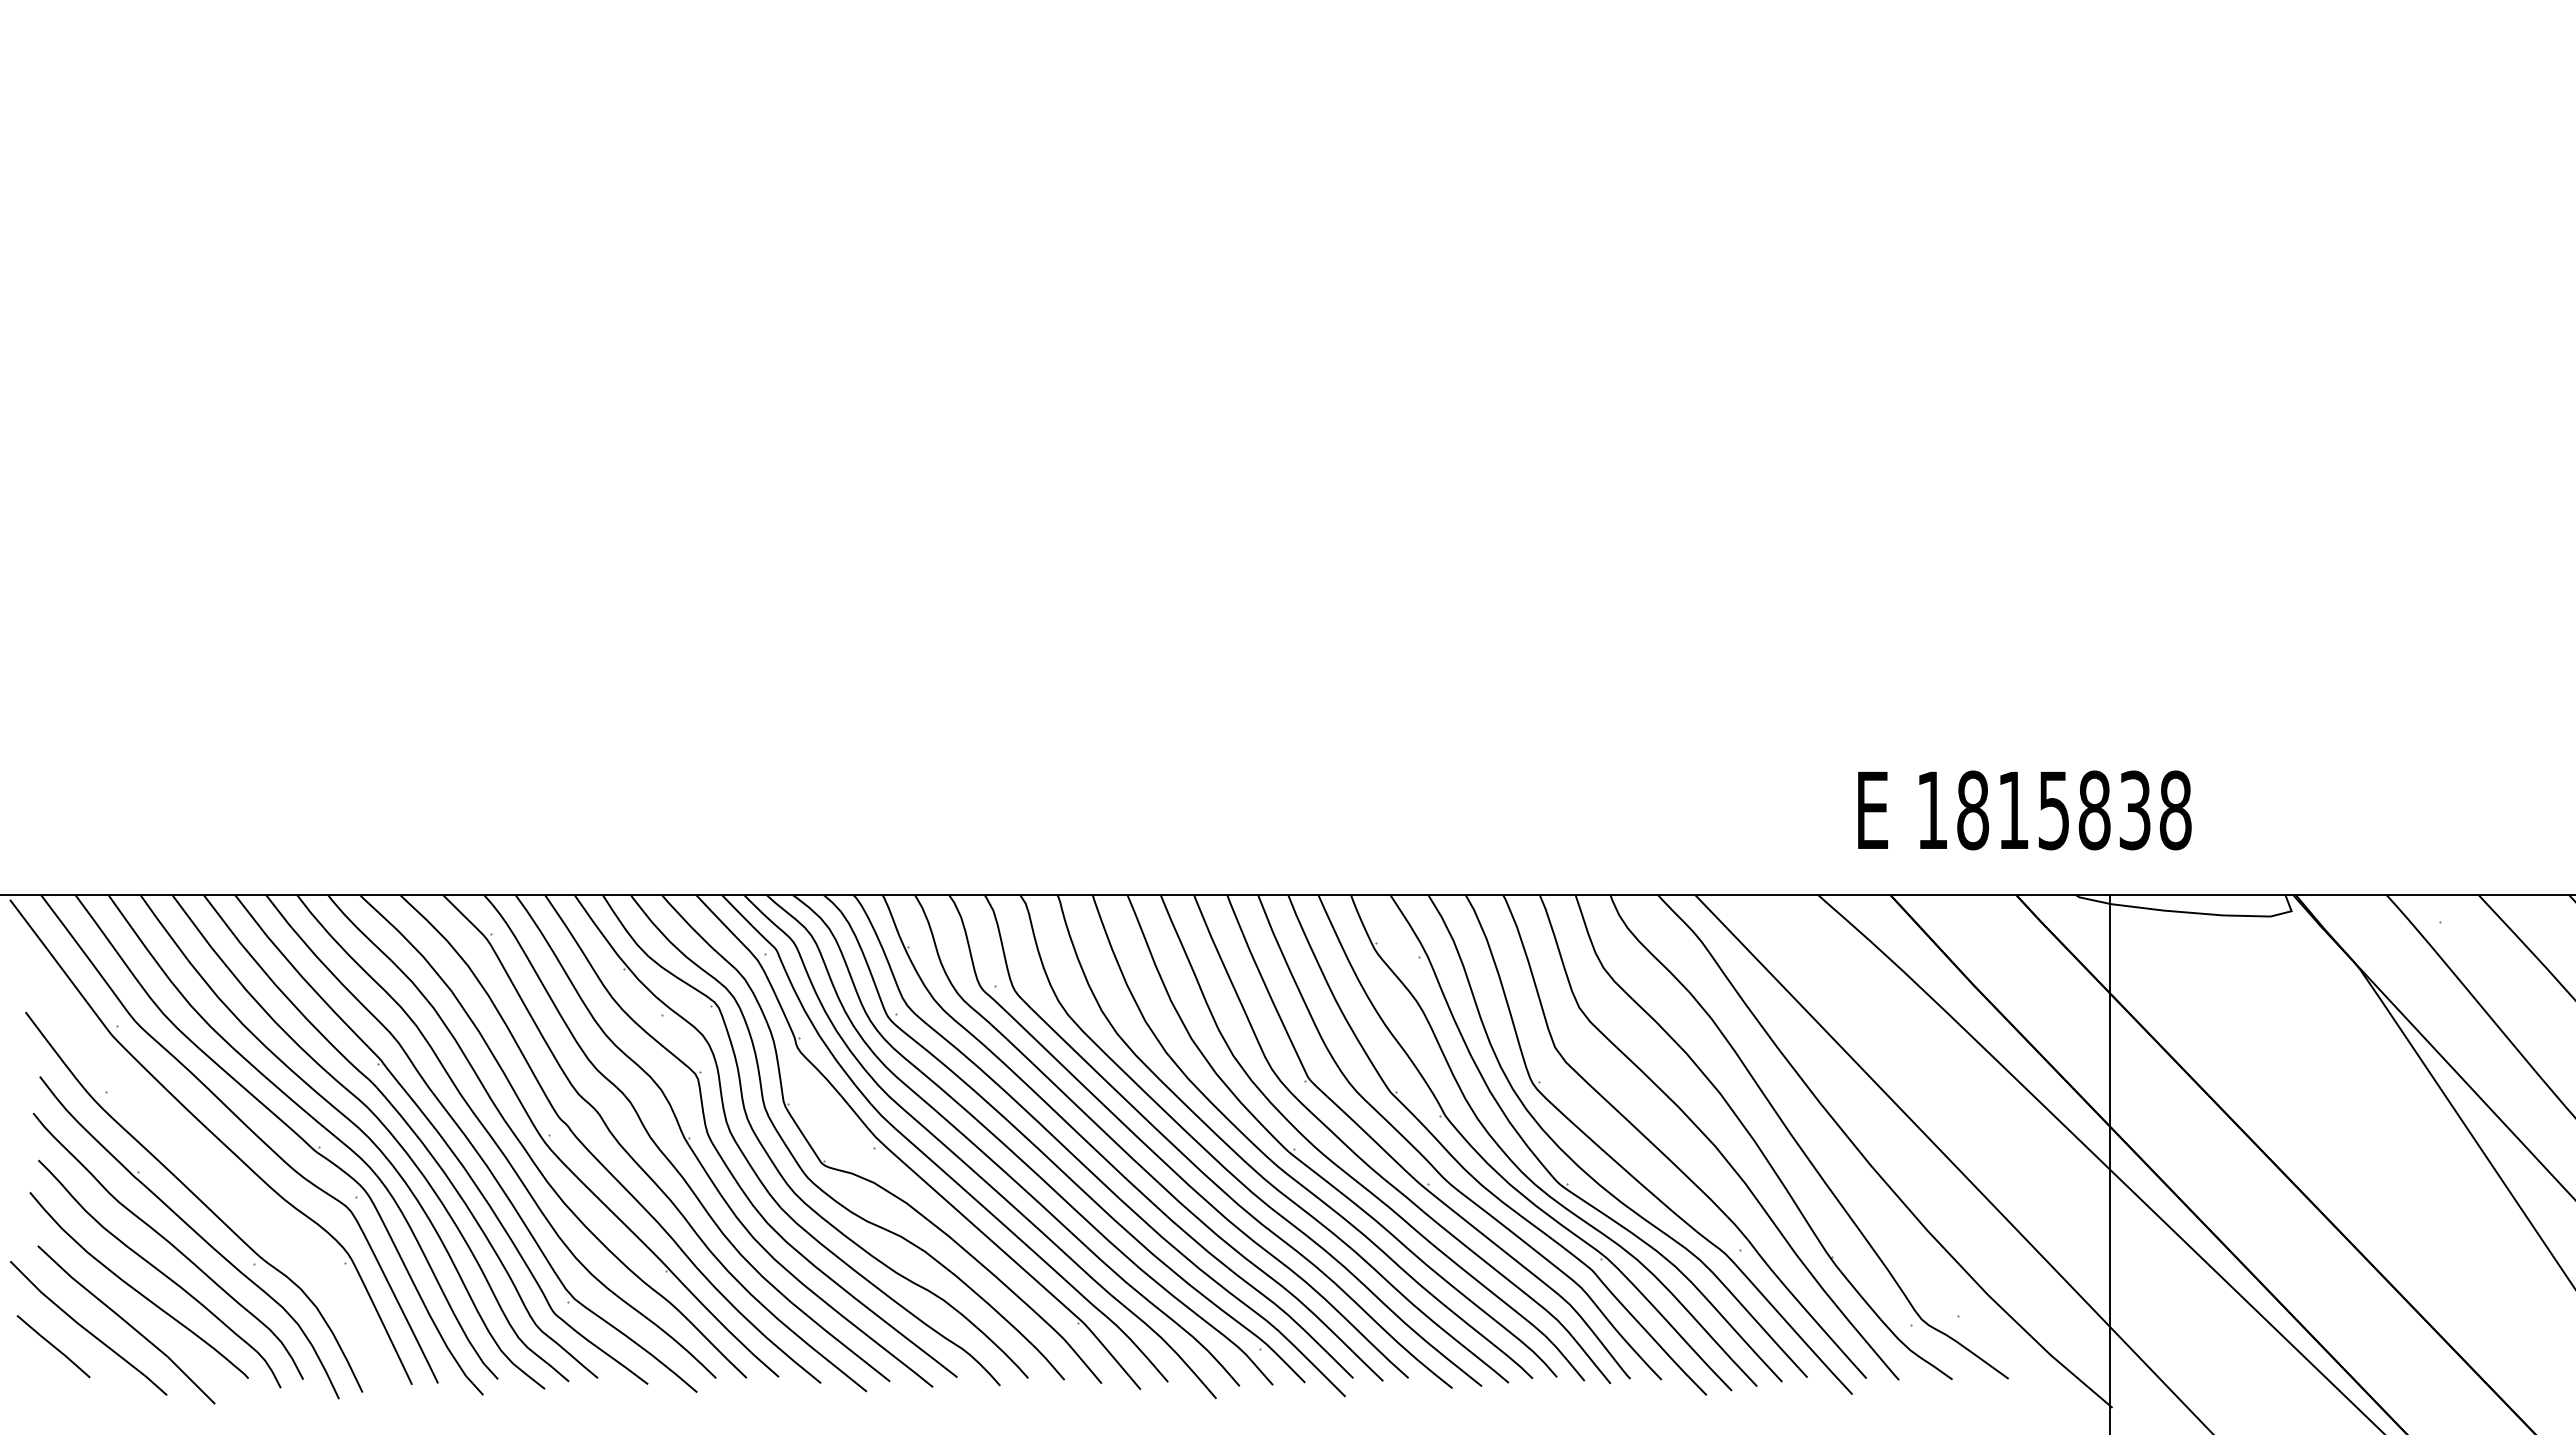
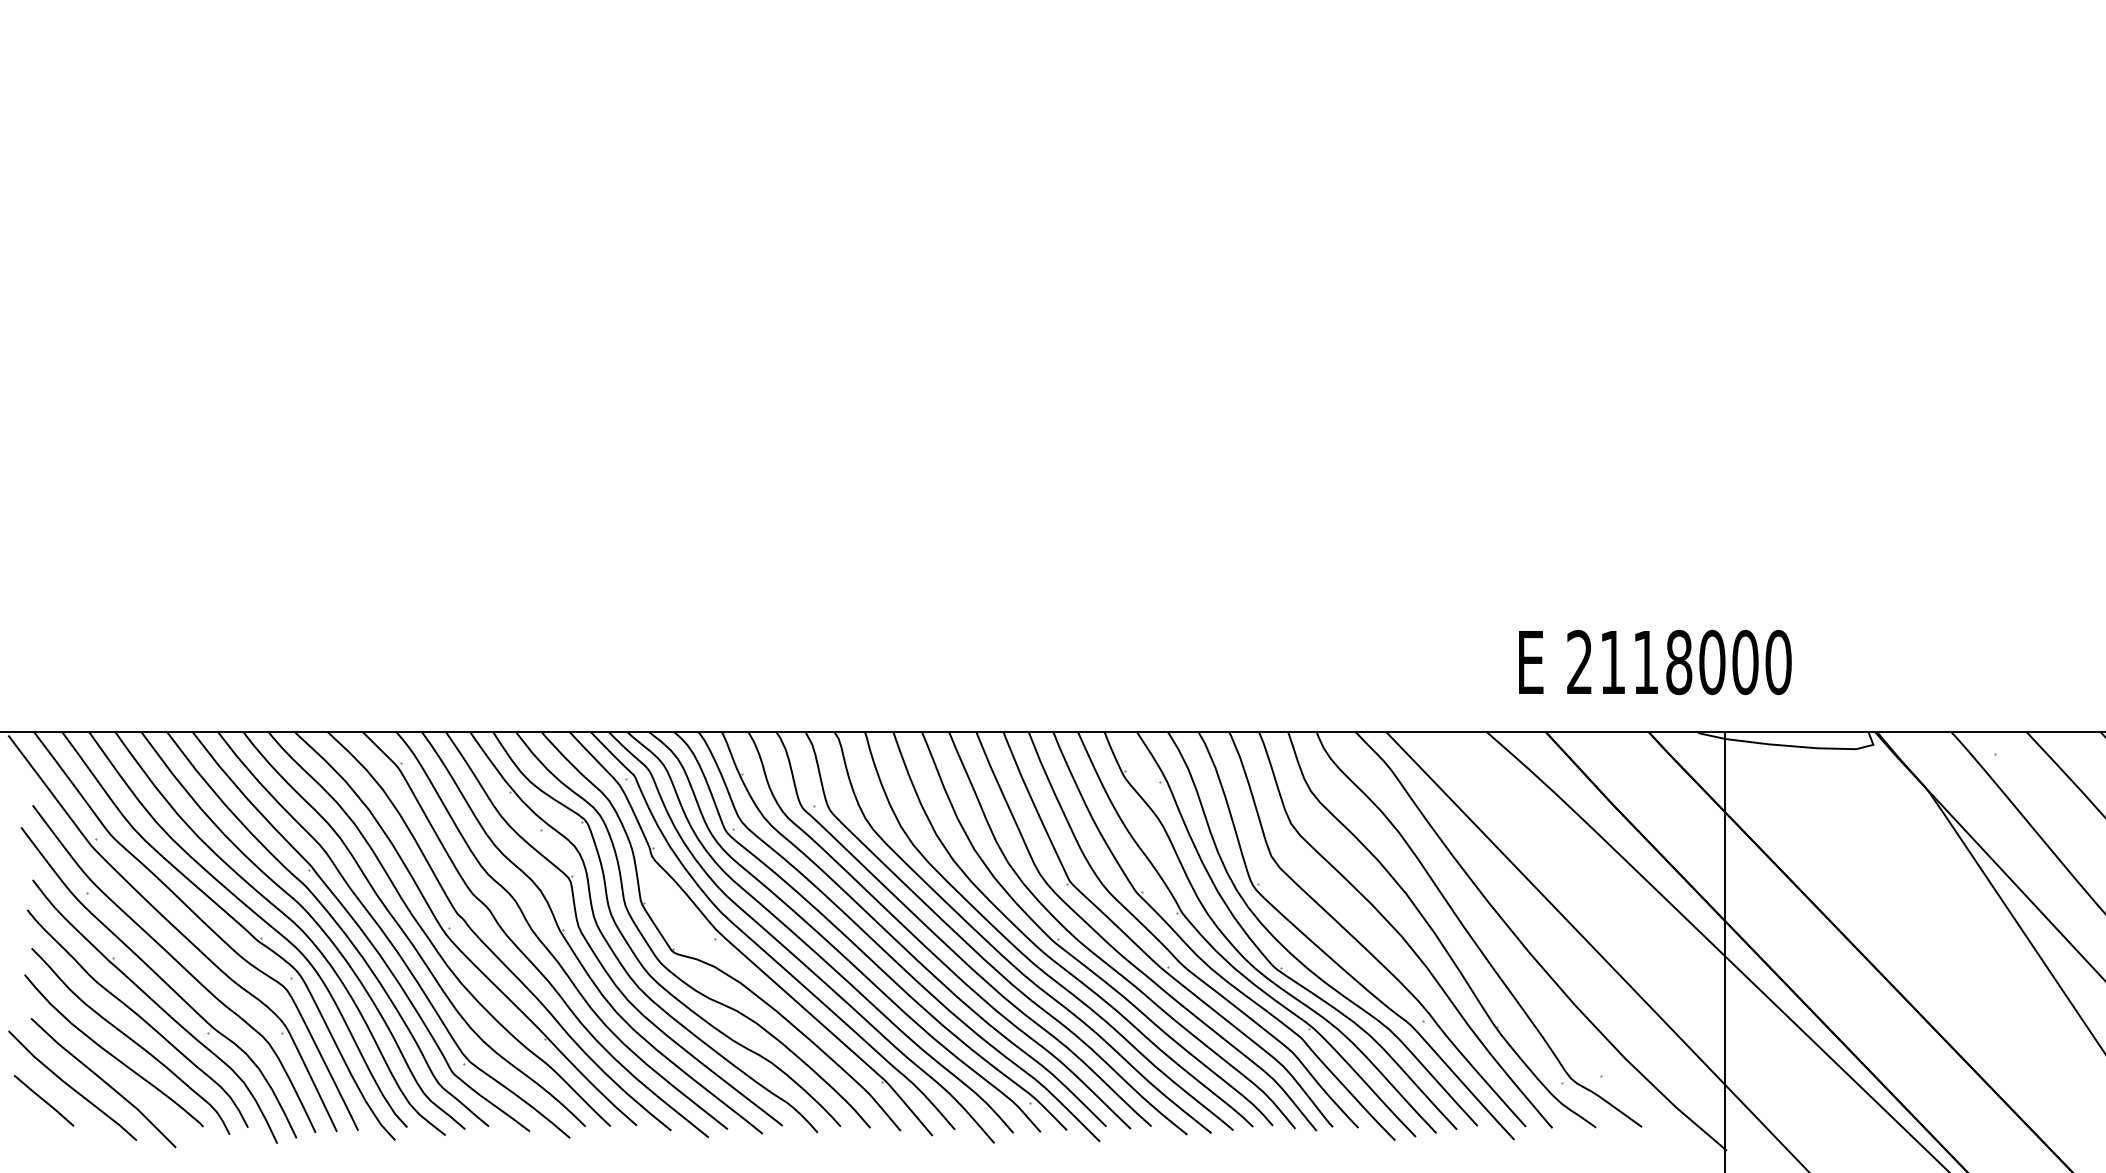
text: (2054, 810) -> (1679, 662), 1815838 -> 2118000
curve: (218, 1179) -> (178, 964), added

